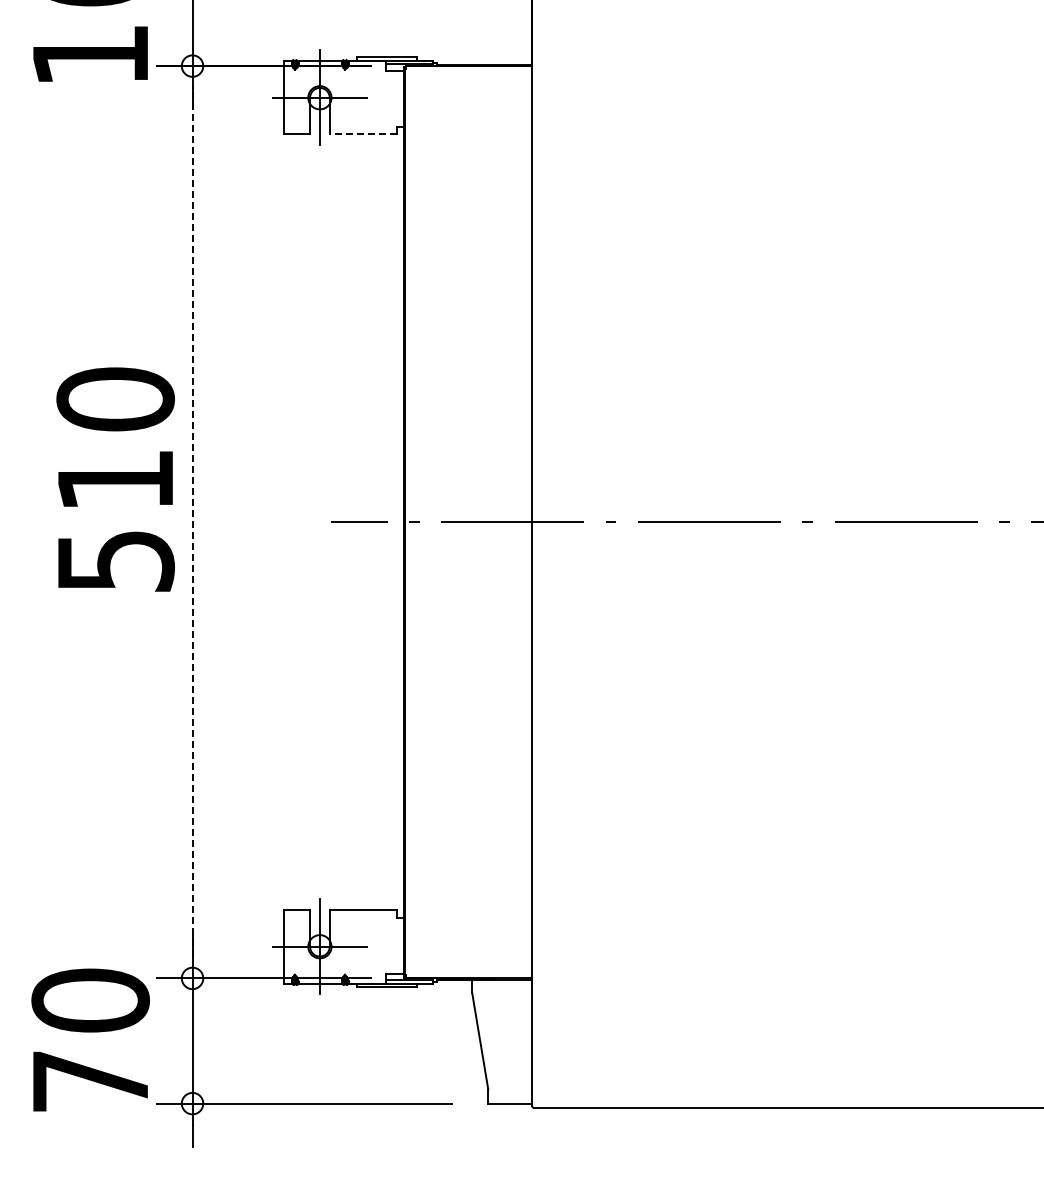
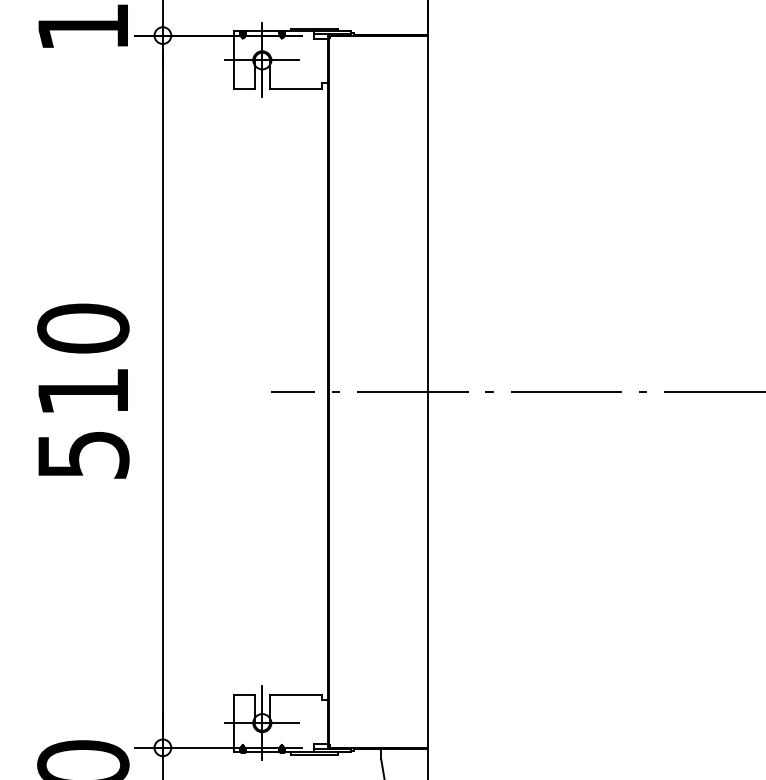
line: (362, 134) -> (295, 89), dashed -> solid
text: (115, 479) -> (83, 391), moved
line: (192, 522) -> (162, 391), dashed -> solid

